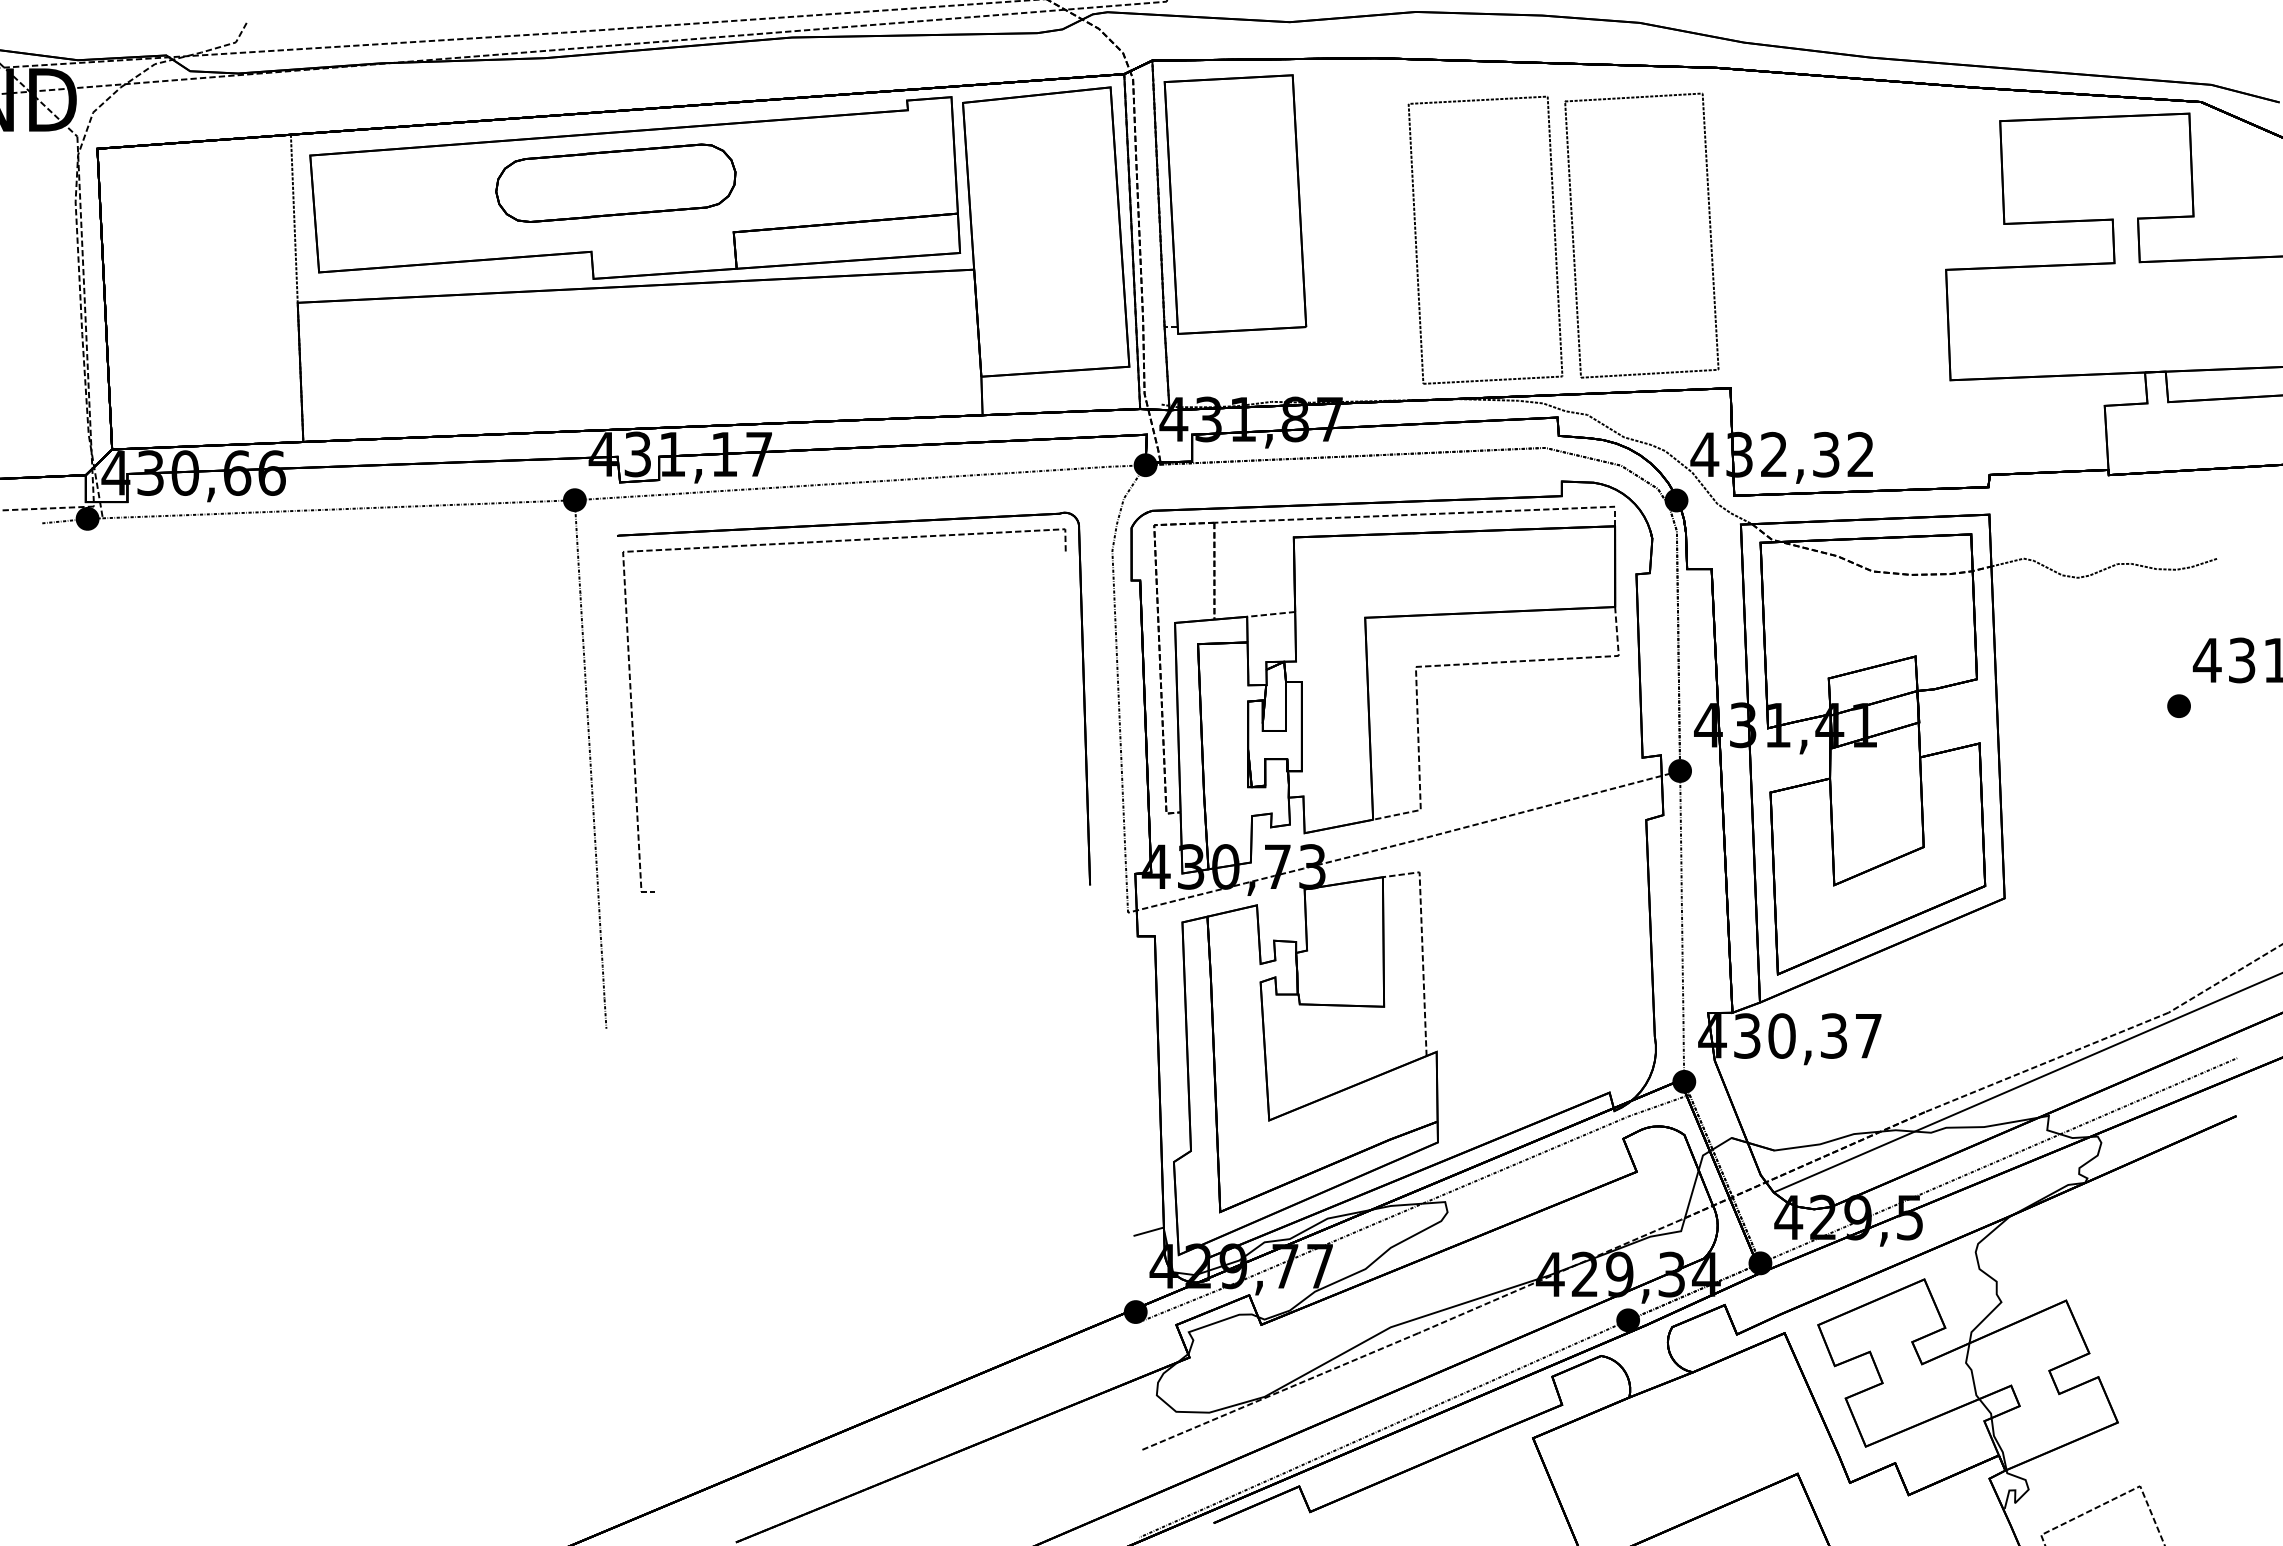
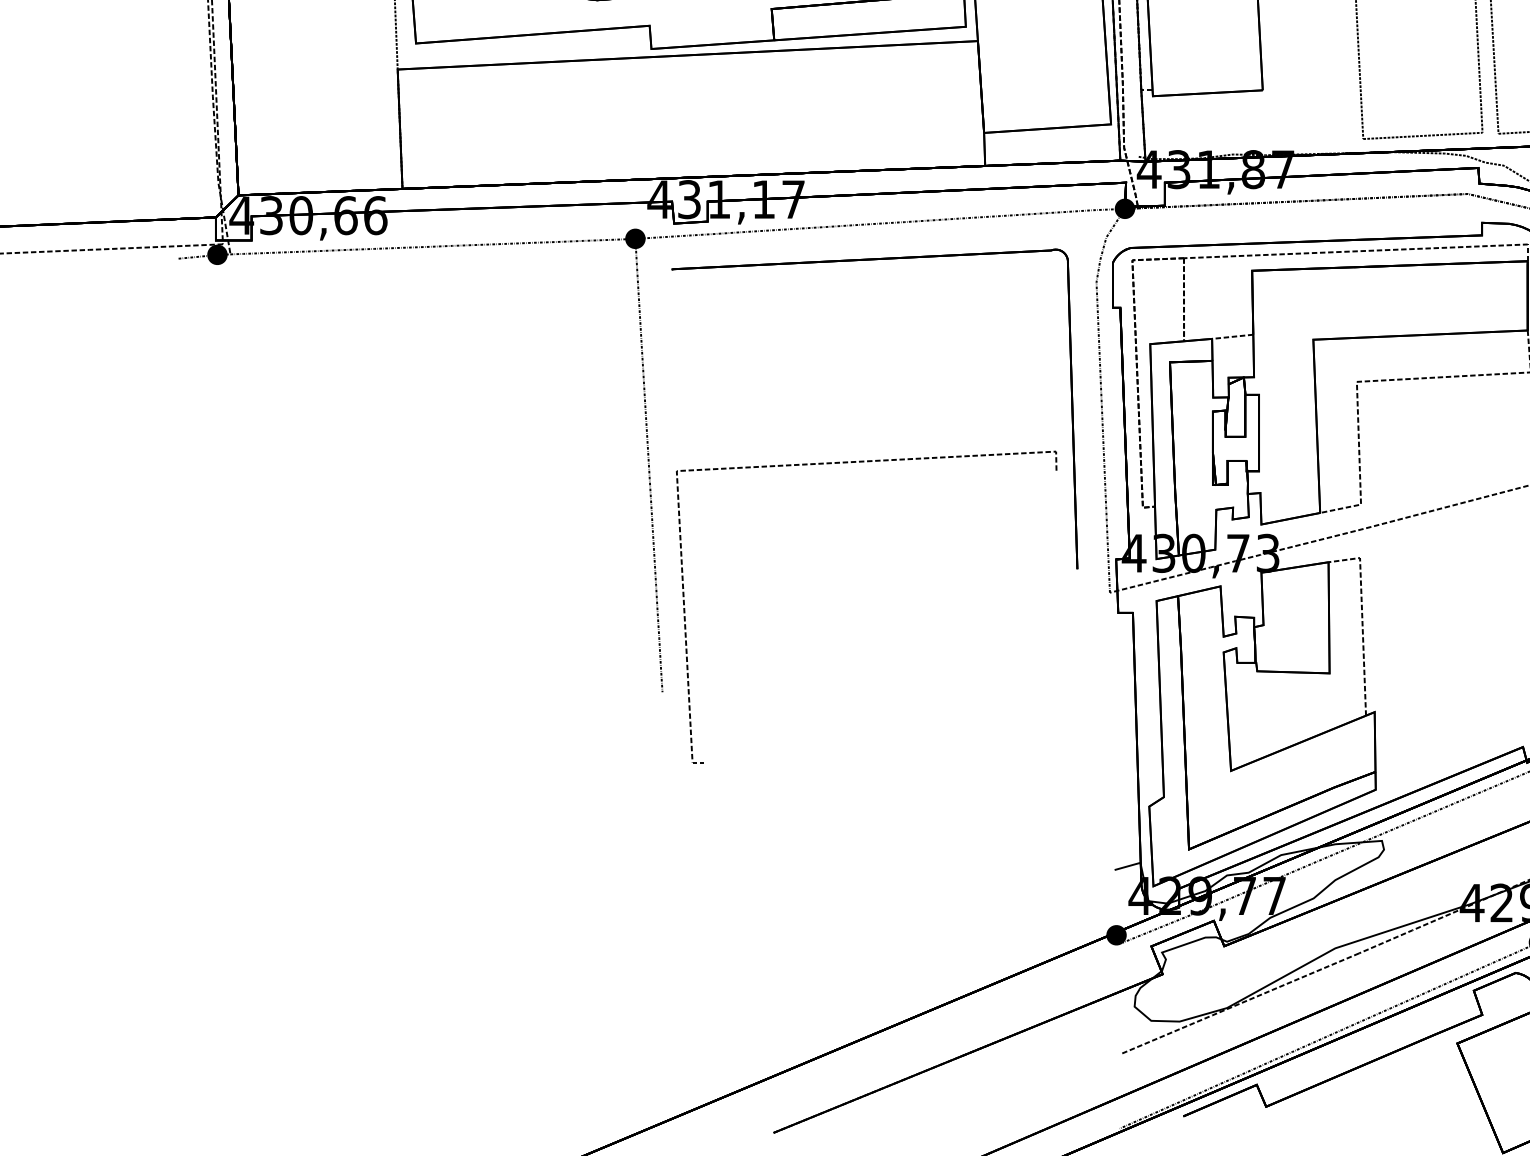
line: (831, 542) -> (855, 463), moved

